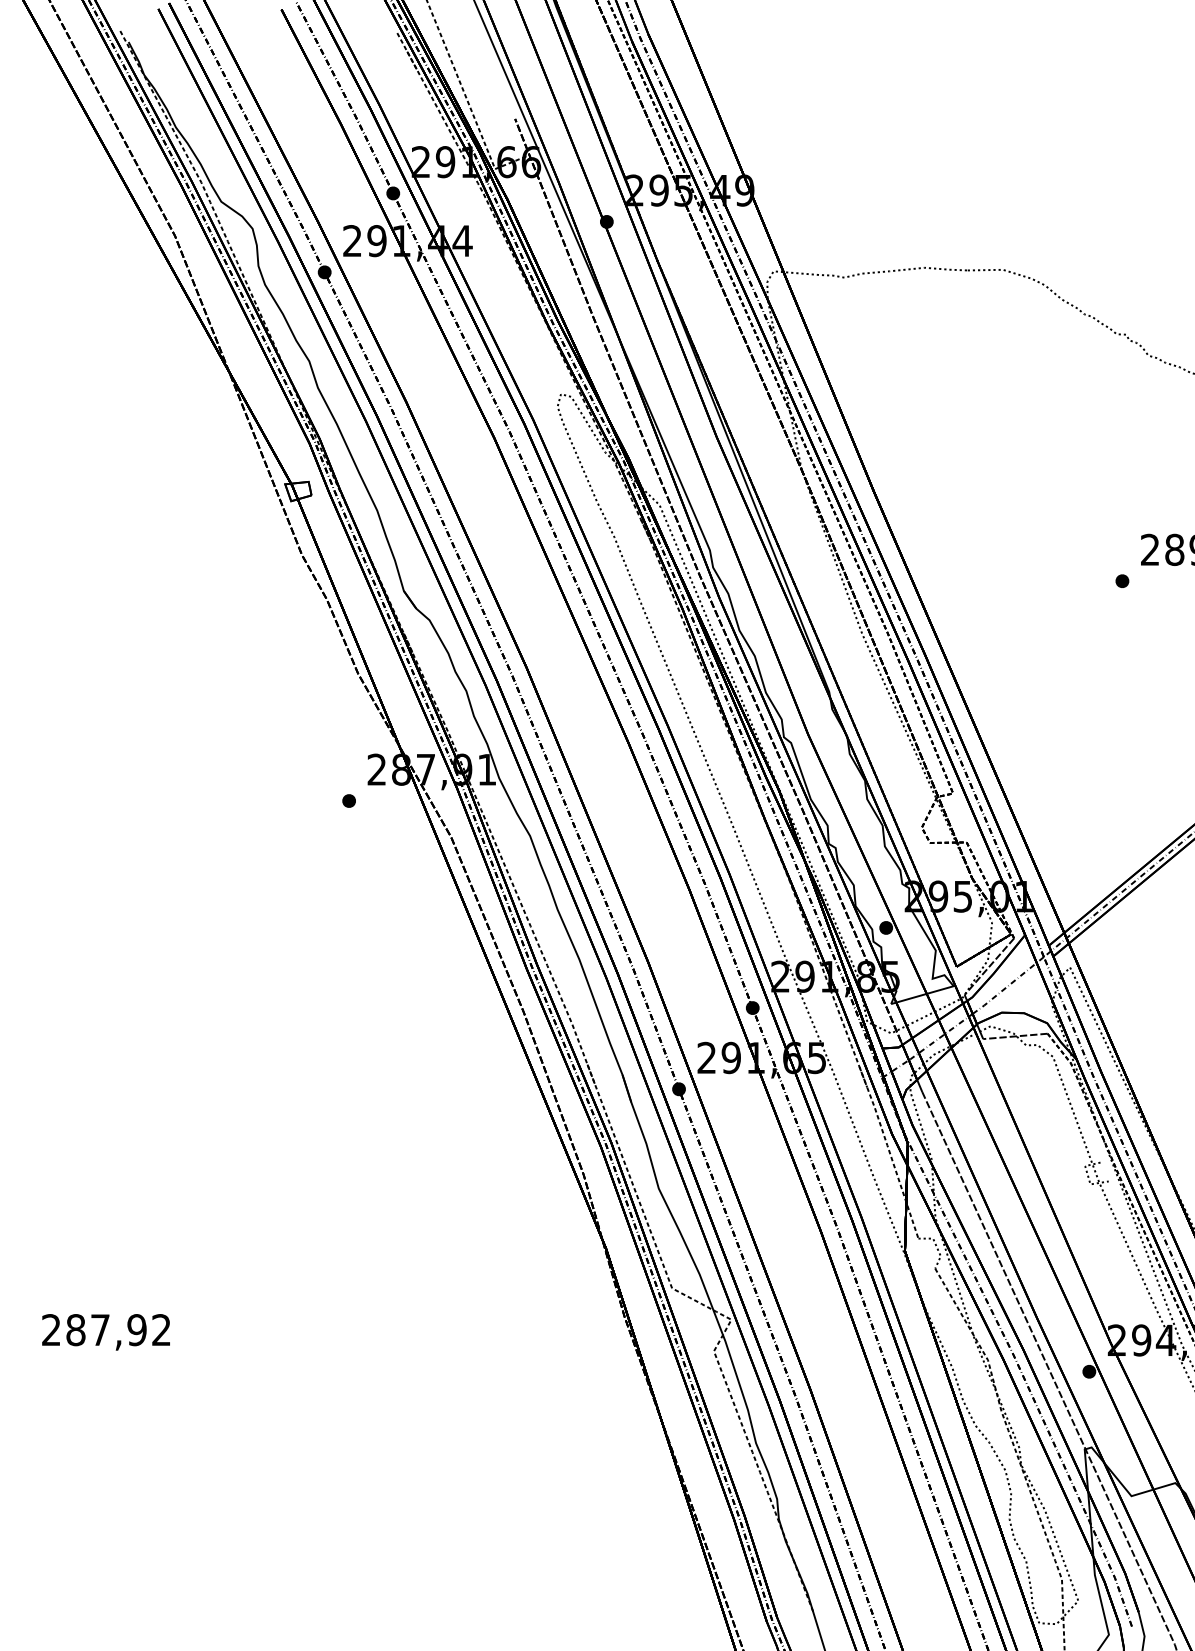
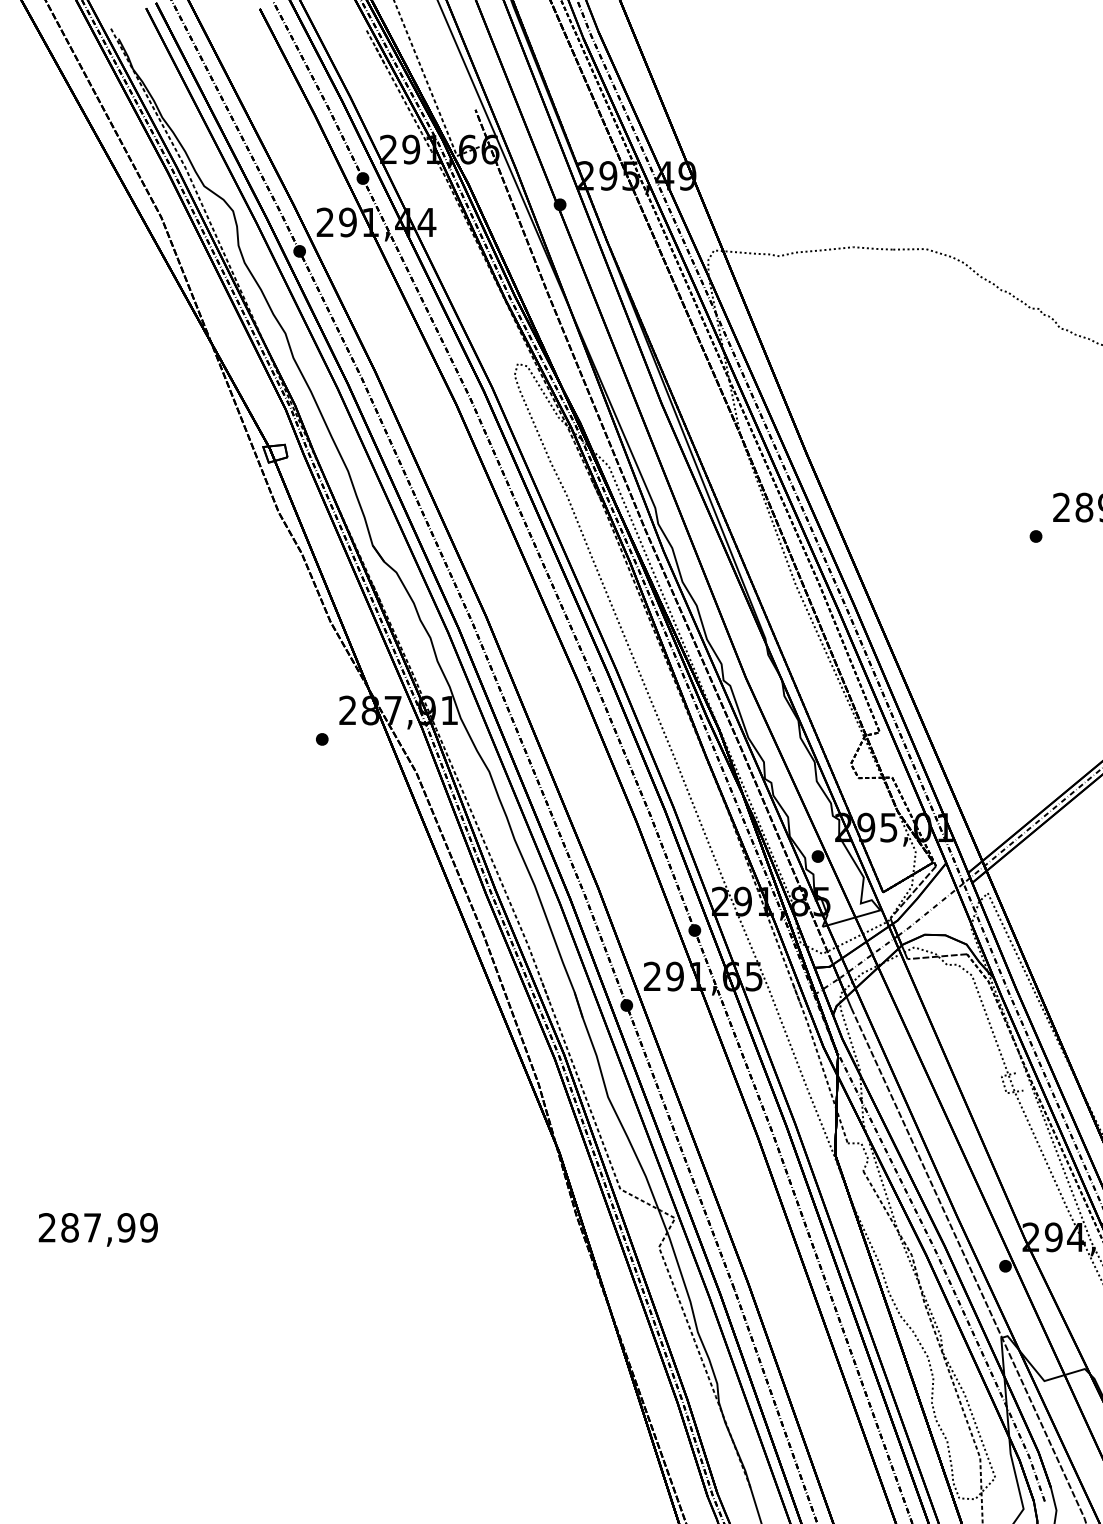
text: (160, 1329) -> (148, 1227), 287,92 -> 287,99

